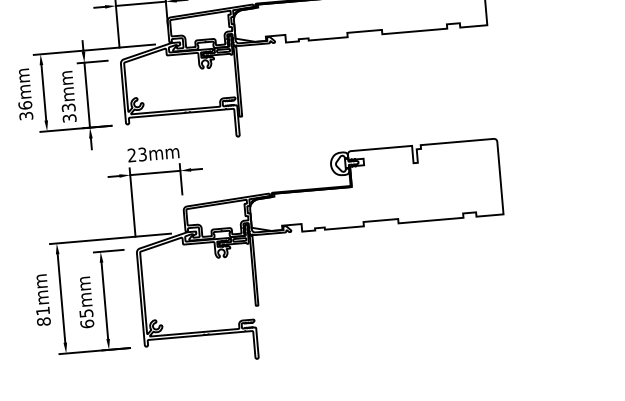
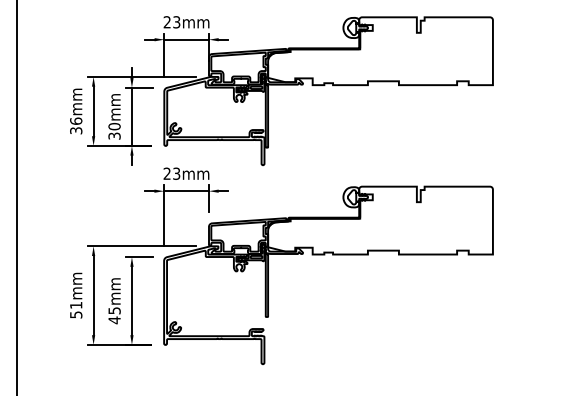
text: (68, 107) -> (114, 126), 33mm -> 30mm
text: (44, 321) -> (76, 314), 81mm -> 51mm
text: (87, 324) -> (114, 320), 65mm -> 45mm

